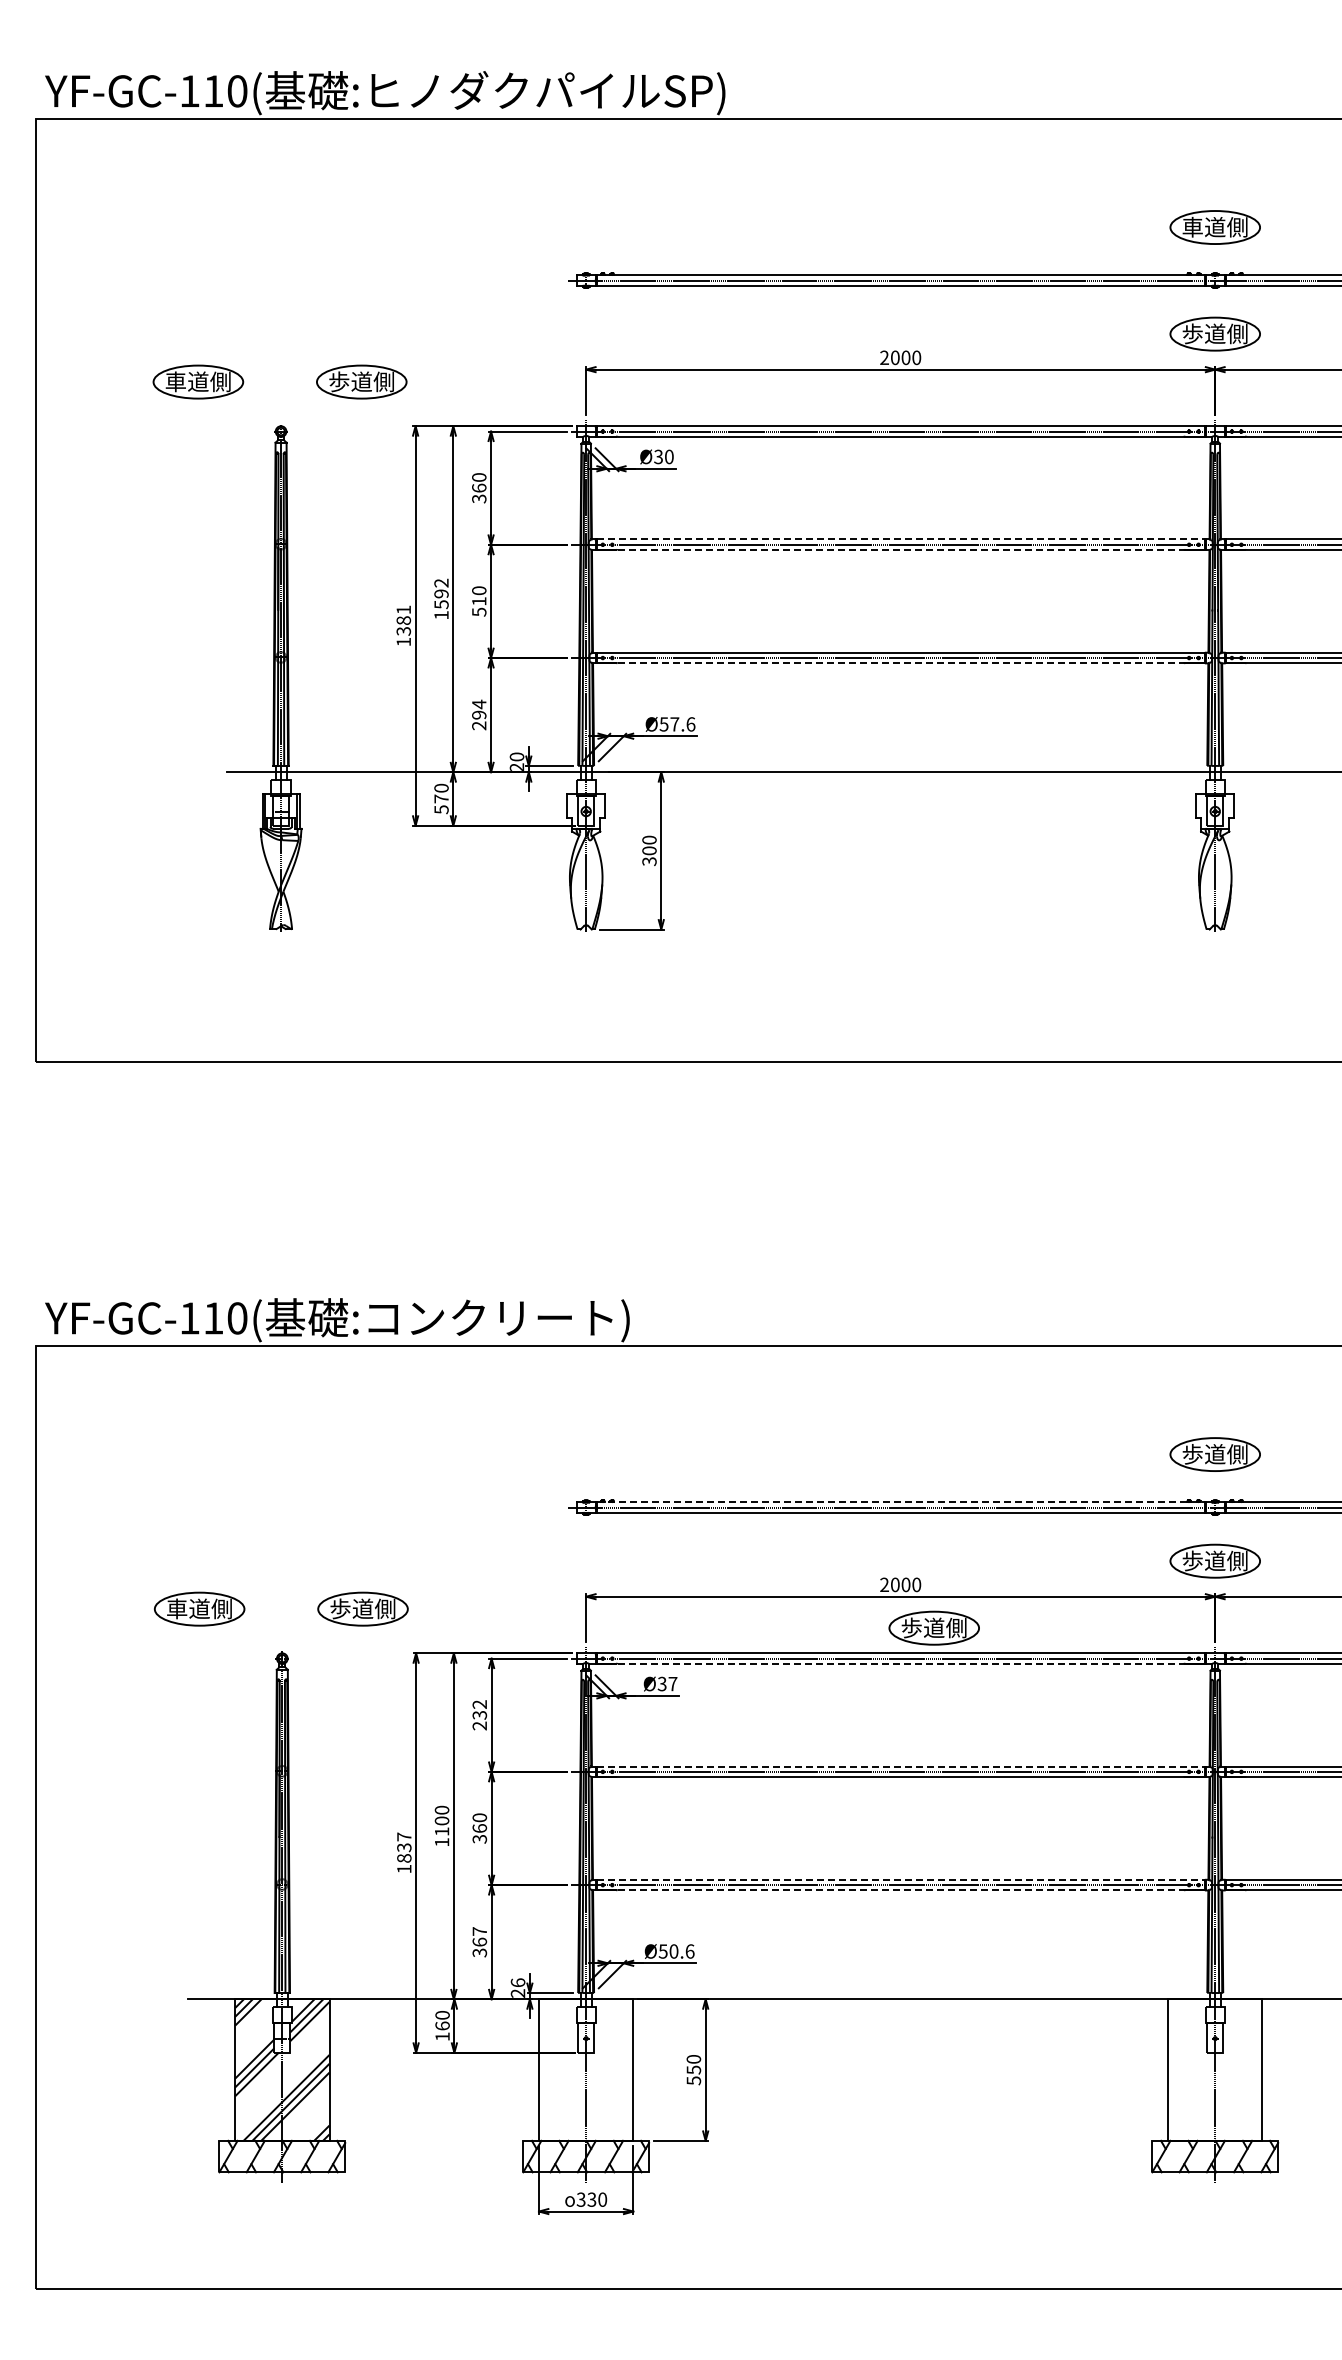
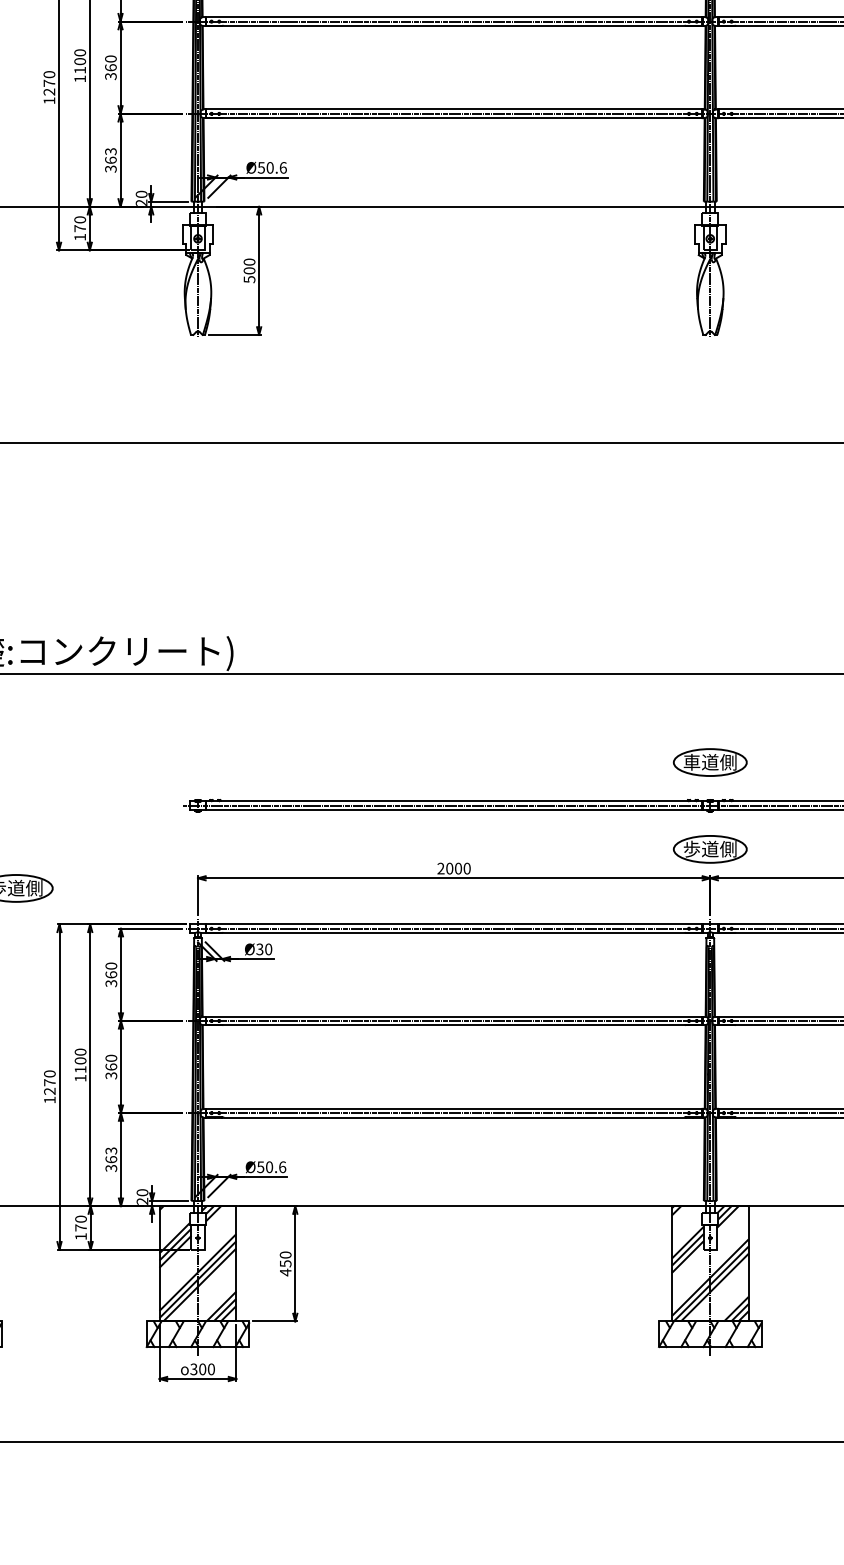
line: (901, 539) -> (454, 17), dashed -> solid
line: (900, 550) -> (453, 26), dashed -> solid
text: (441, 593) -> (80, 61), 1592 -> 1100
text: (479, 606) -> (111, 71), 510 -> 360
text: (403, 620) -> (49, 83), 1381 -> 1270
line: (900, 663) -> (453, 118), dashed -> solid
text: (479, 714) -> (111, 159), 294 -> 363
text: (674, 724) -> (269, 167), Ø57.6 -> Ø50.6
text: (441, 809) -> (80, 237), 570 -> 170
text: (649, 861) -> (249, 279), 300 -> 500
text: (1192, 1454) -> (691, 762), 歩道側 -> 車道側
line: (901, 1502) -> (454, 801), dashed -> solid
part: (933, 1627) -> (480, 903), removed
line: (900, 1664) -> (453, 933), dashed -> solid
text: (672, 1683) -> (268, 948), Ø37 -> Ø30
text: (479, 1715) -> (111, 975), 232 -> 360
line: (901, 1766) -> (454, 1016), dashed -> solid
text: (404, 1847) -> (50, 1082), 1837 -> 1270
line: (901, 1879) -> (454, 1108), dashed -> solid
line: (900, 1890) -> (453, 1117), dashed -> solid
text: (479, 1931) -> (111, 1150), 367 -> 363
text: (517, 1982) -> (142, 1192), 26 -> 20
text: (442, 2025) -> (80, 1227), 160 -> 170
hatch: (585, 2069) -> (197, 1263), added
hatch: (1215, 2069) -> (710, 1263), added
text: (693, 2080) -> (285, 1272), 550 -> 450
text: (591, 2199) -> (202, 1369), 330 -> 300

